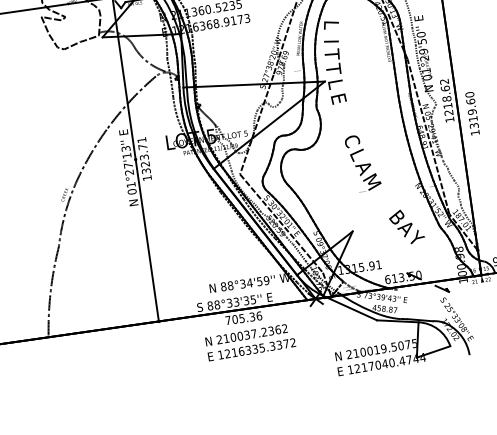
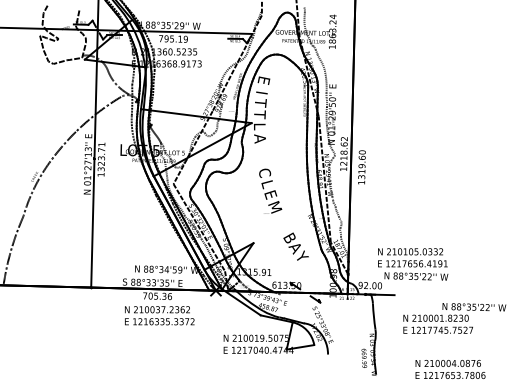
text: (330, 26) -> (263, 81), L -> E
text: (339, 98) -> (260, 138), E -> A
text: (363, 168) -> (270, 195), A -> E

